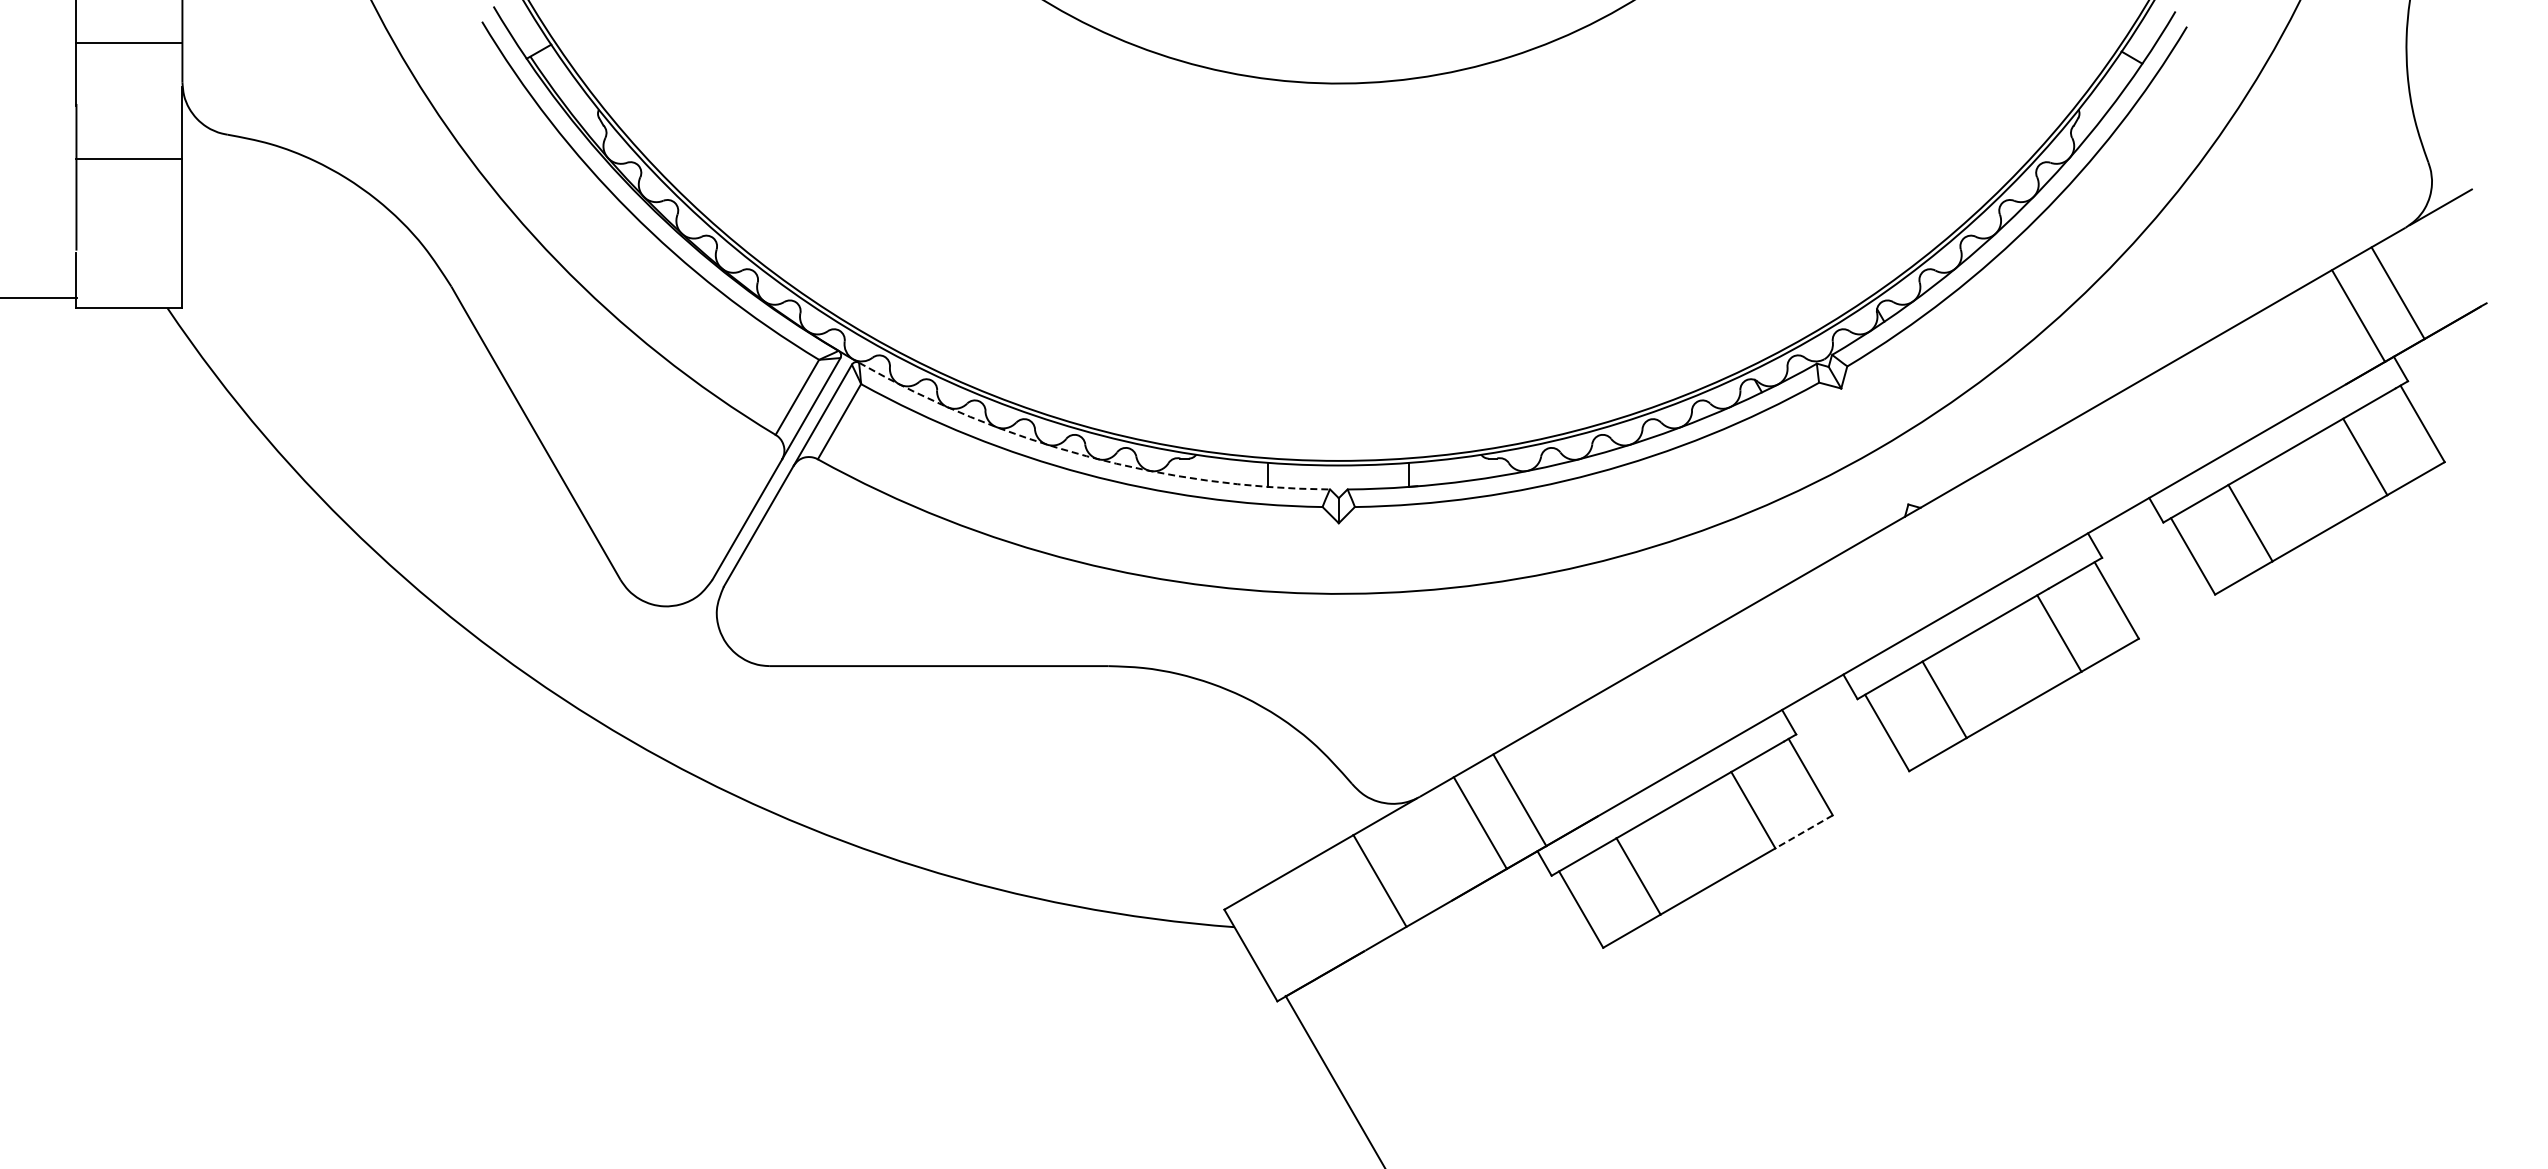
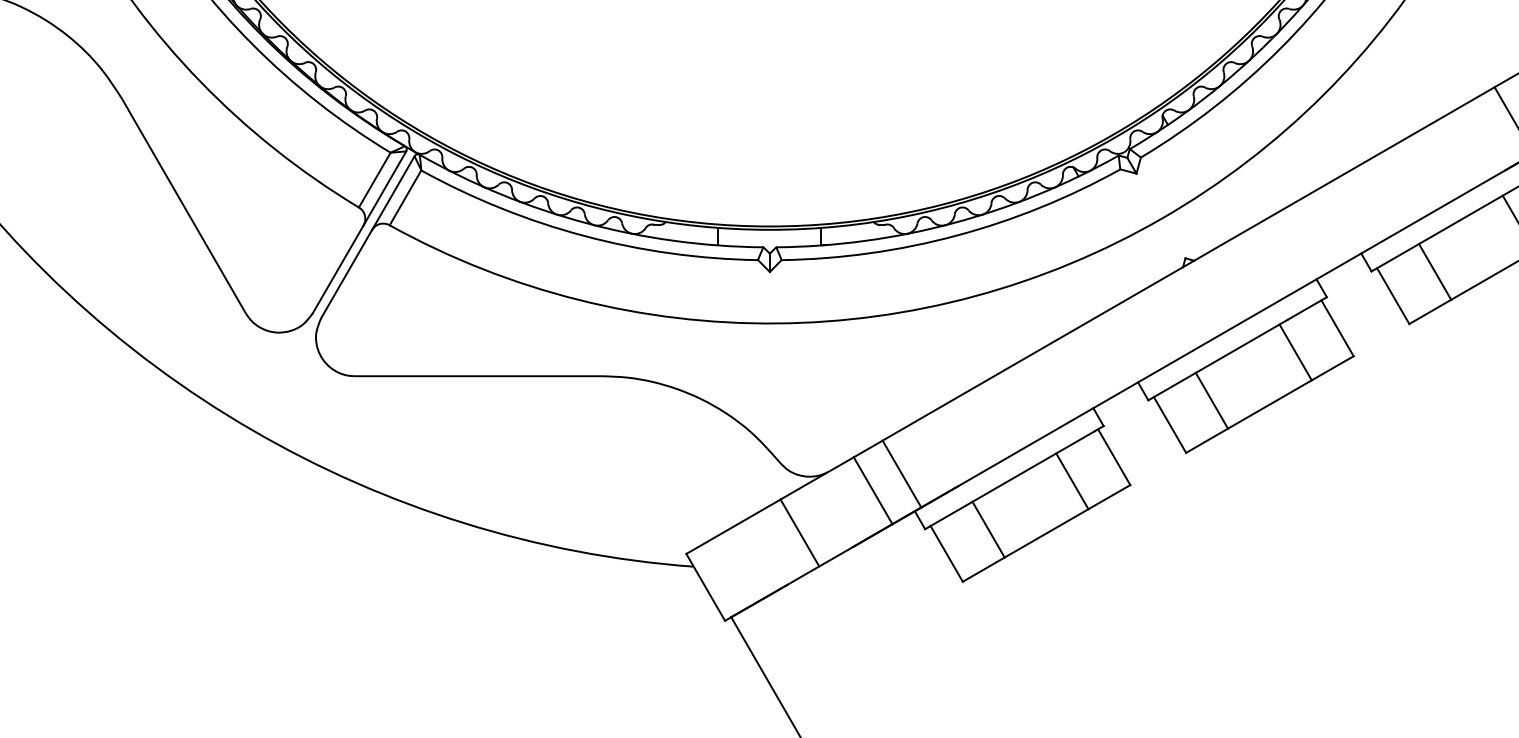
arc: (1086, 456) -> (585, 223), dashed -> solid
line: (1803, 832) -> (1108, 497), dashed -> solid

